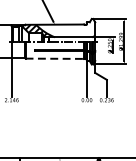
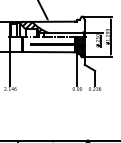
line: (55, 59) -> (49, 52), dashed -> solid

